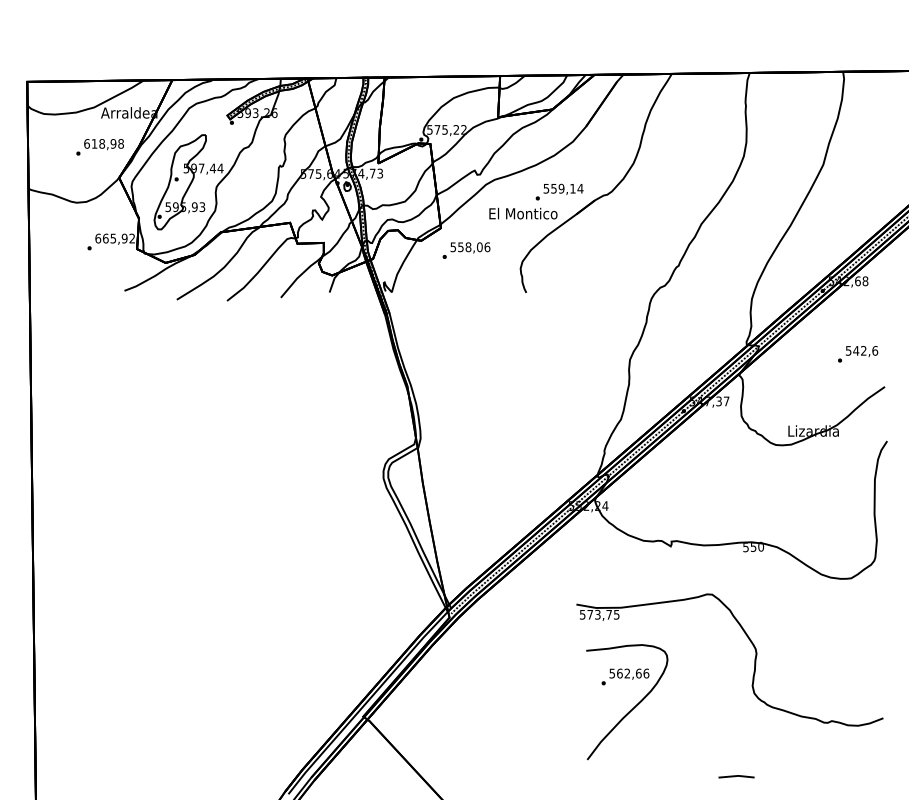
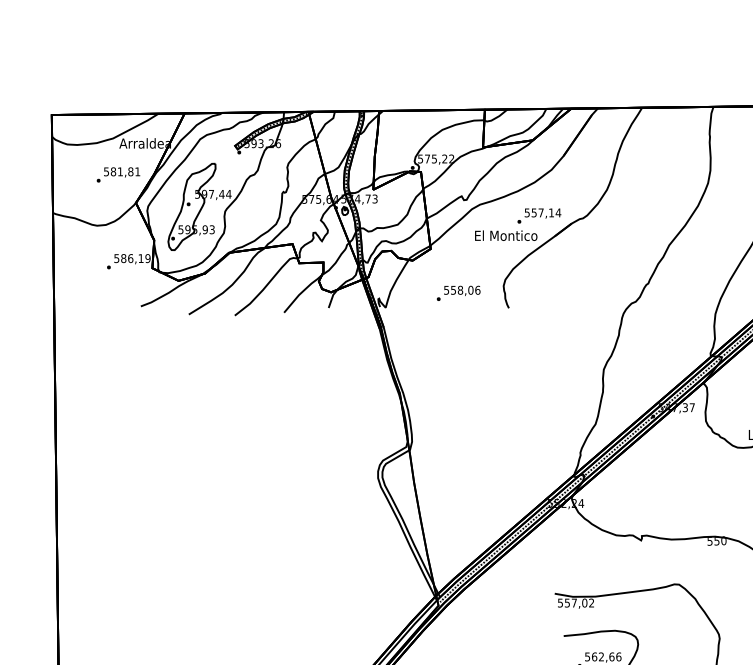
text: (103, 143) -> (121, 171), 618,98 -> 581,81
text: (561, 188) -> (541, 212), 559,14 -> 557,14
text: (115, 238) -> (132, 258), 665,92 -> 586,19
text: (466, 250) -> (458, 293), moved
text: (603, 614) -> (579, 602), 573,75 -> 557,02

